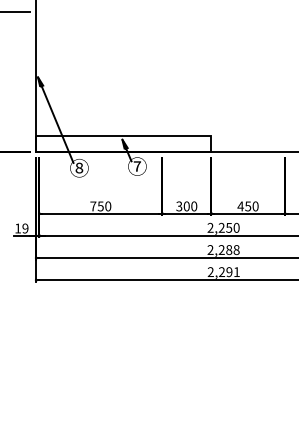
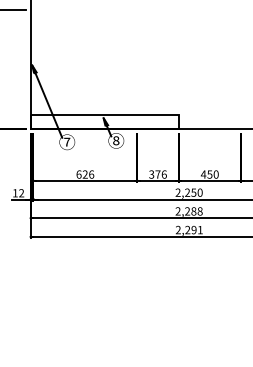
text: (137, 166) -> (116, 140), ⑦ -> ⑧
text: (79, 167) -> (67, 141), ⑧ -> ⑦
text: (100, 206) -> (85, 174), 750 -> 626
text: (190, 206) -> (161, 174), 300 -> 376
text: (25, 228) -> (21, 193), 19 -> 12

